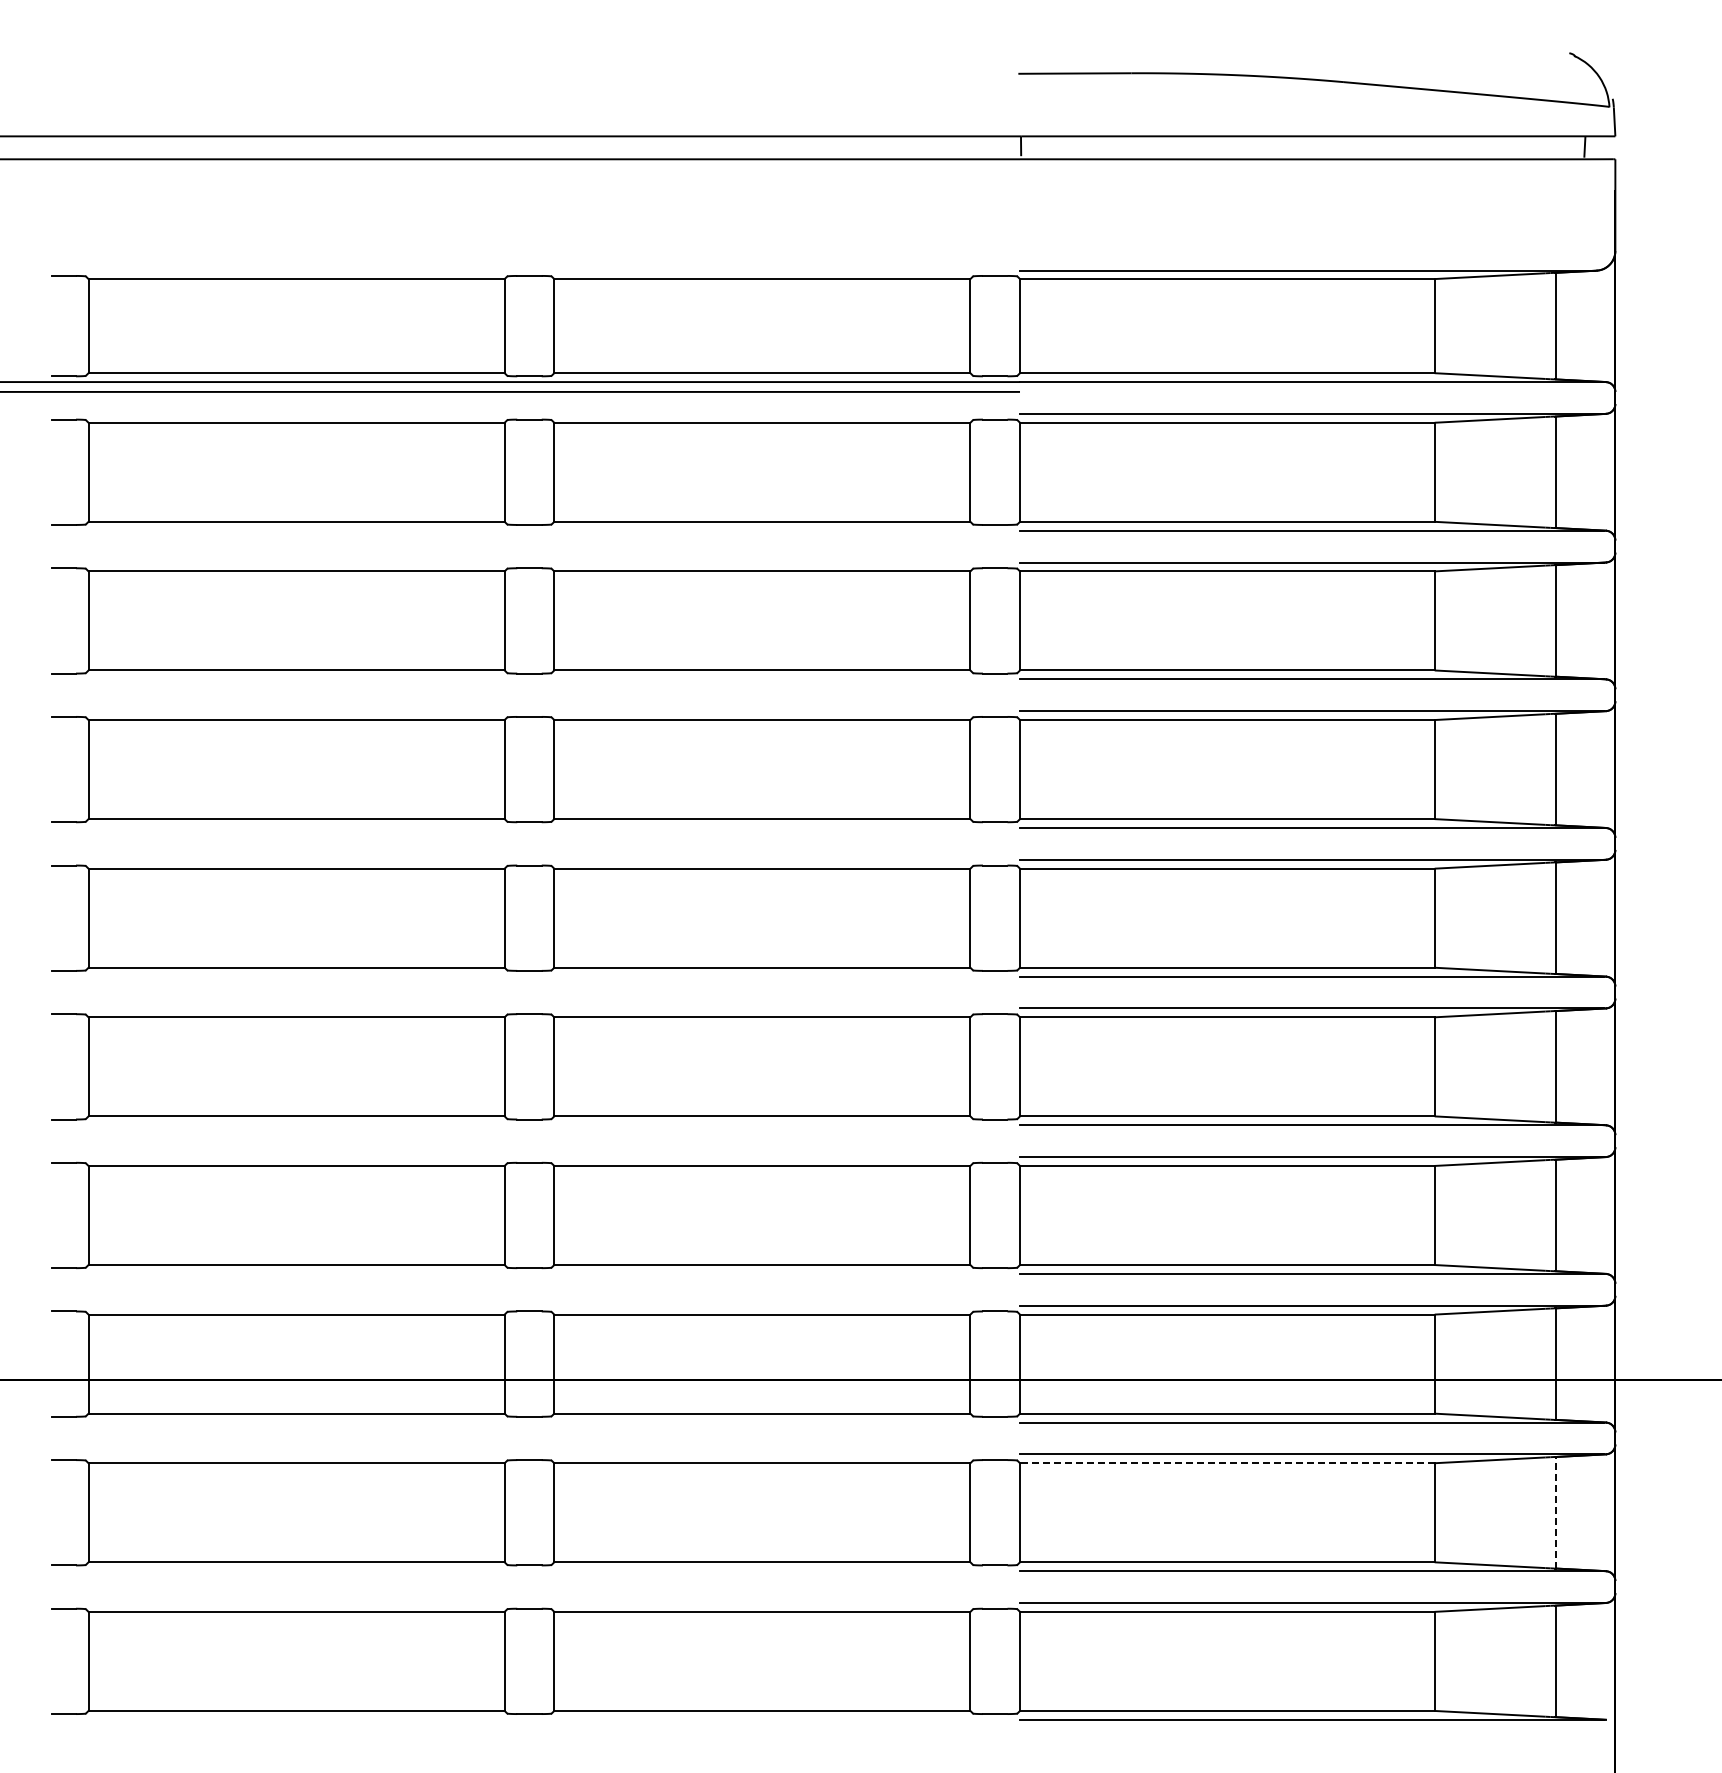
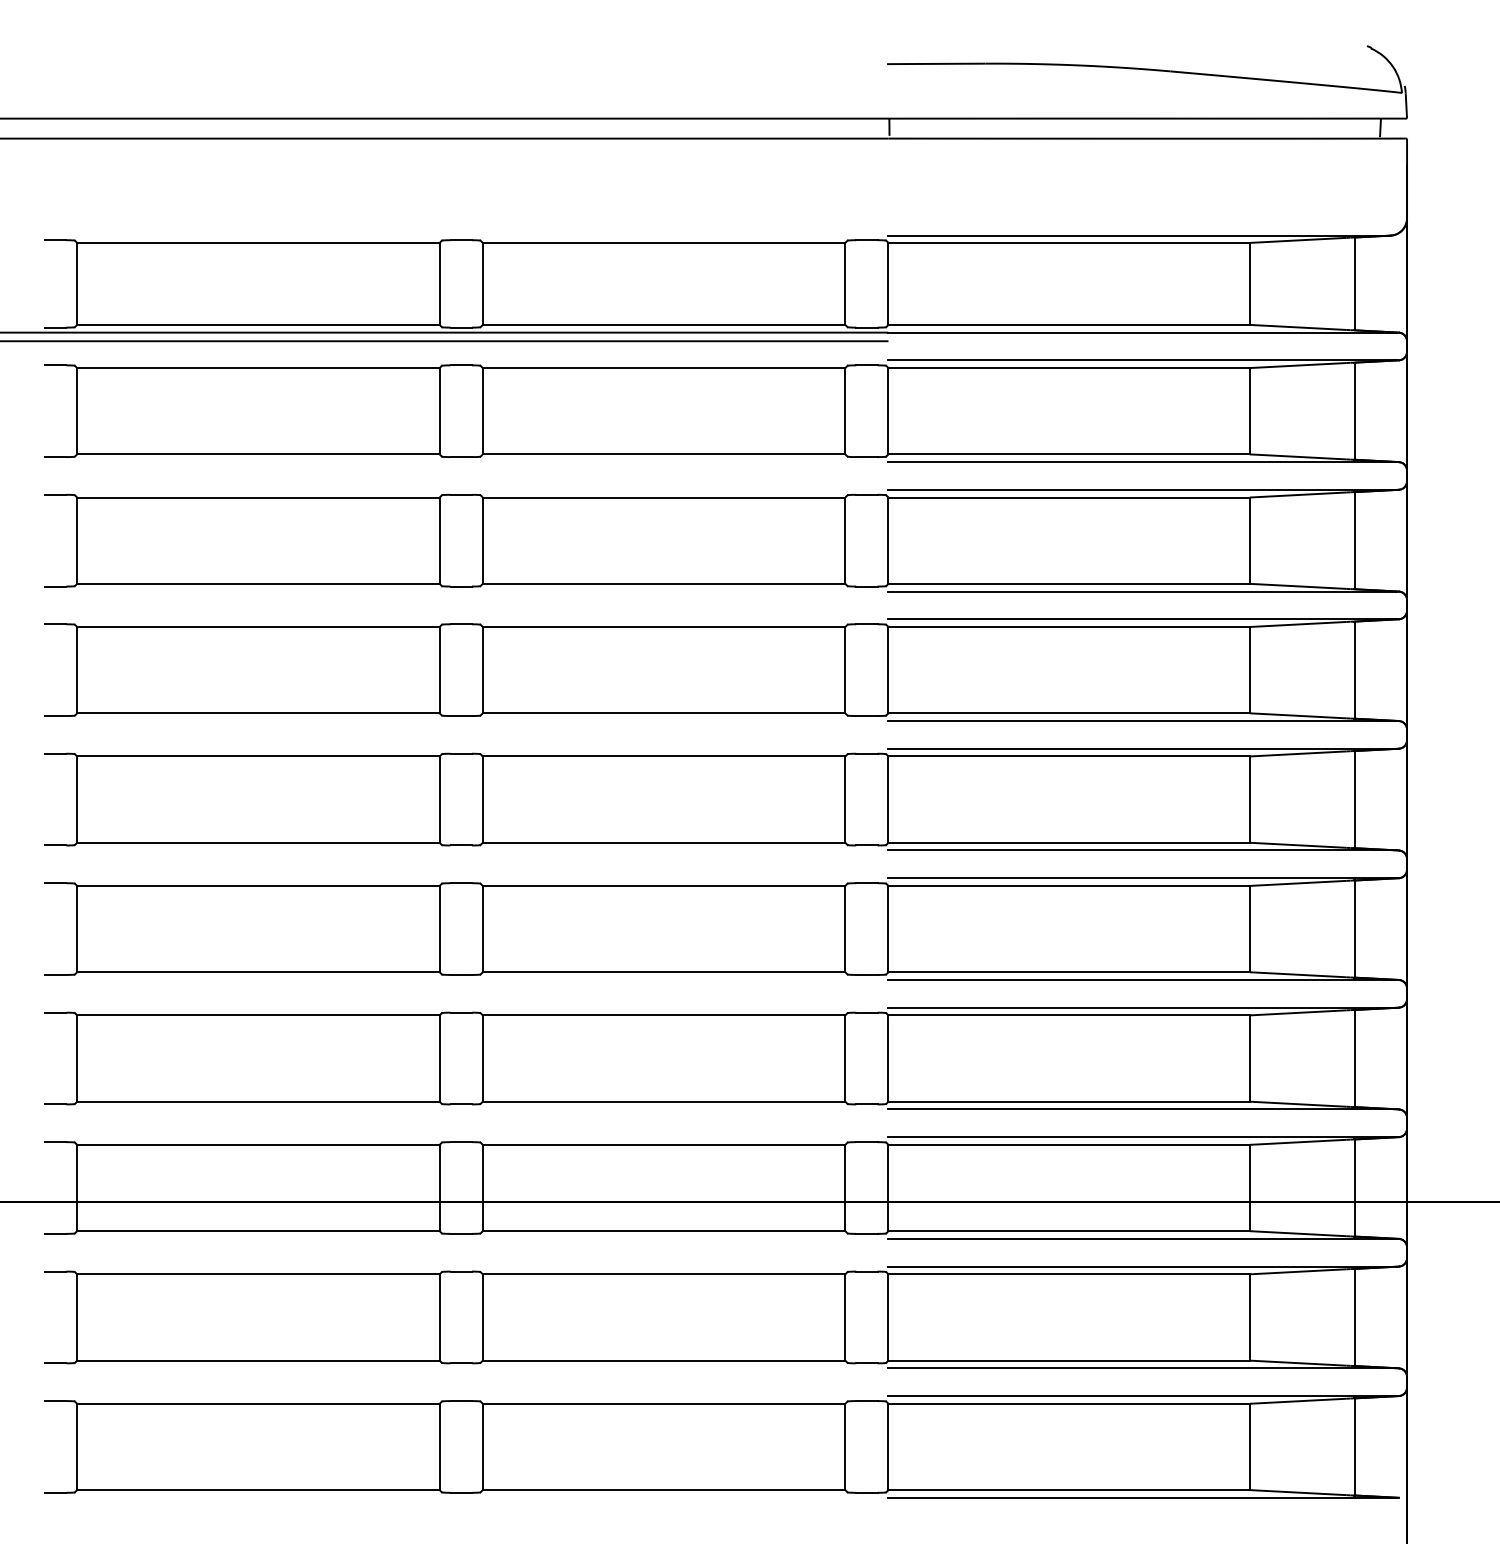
line: (1226, 1463) -> (1068, 1274), dashed -> solid
line: (1555, 1512) -> (1354, 1317), dashed -> solid

